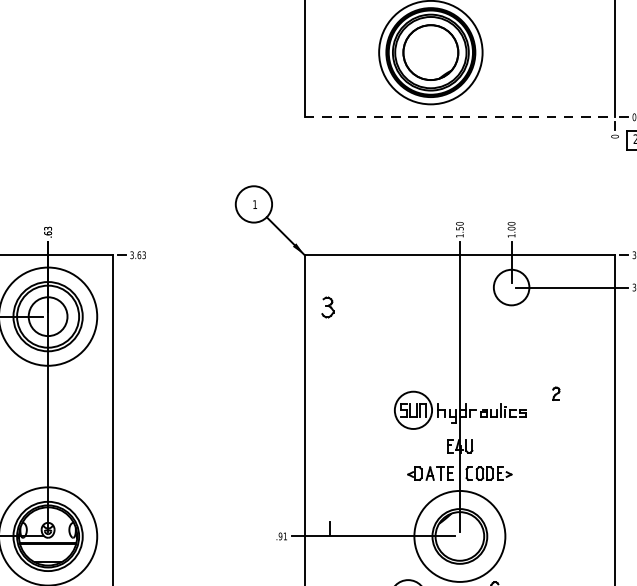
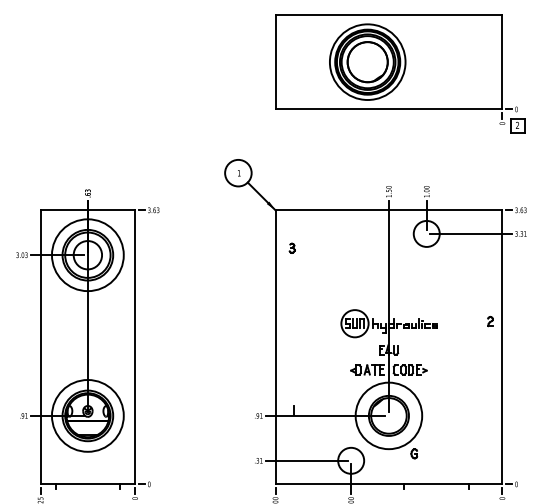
line: (460, 117) -> (389, 109), dashed -> solid
part: (326, 306) -> (291, 247), size x0.62
part: (556, 393) -> (490, 321), moved

